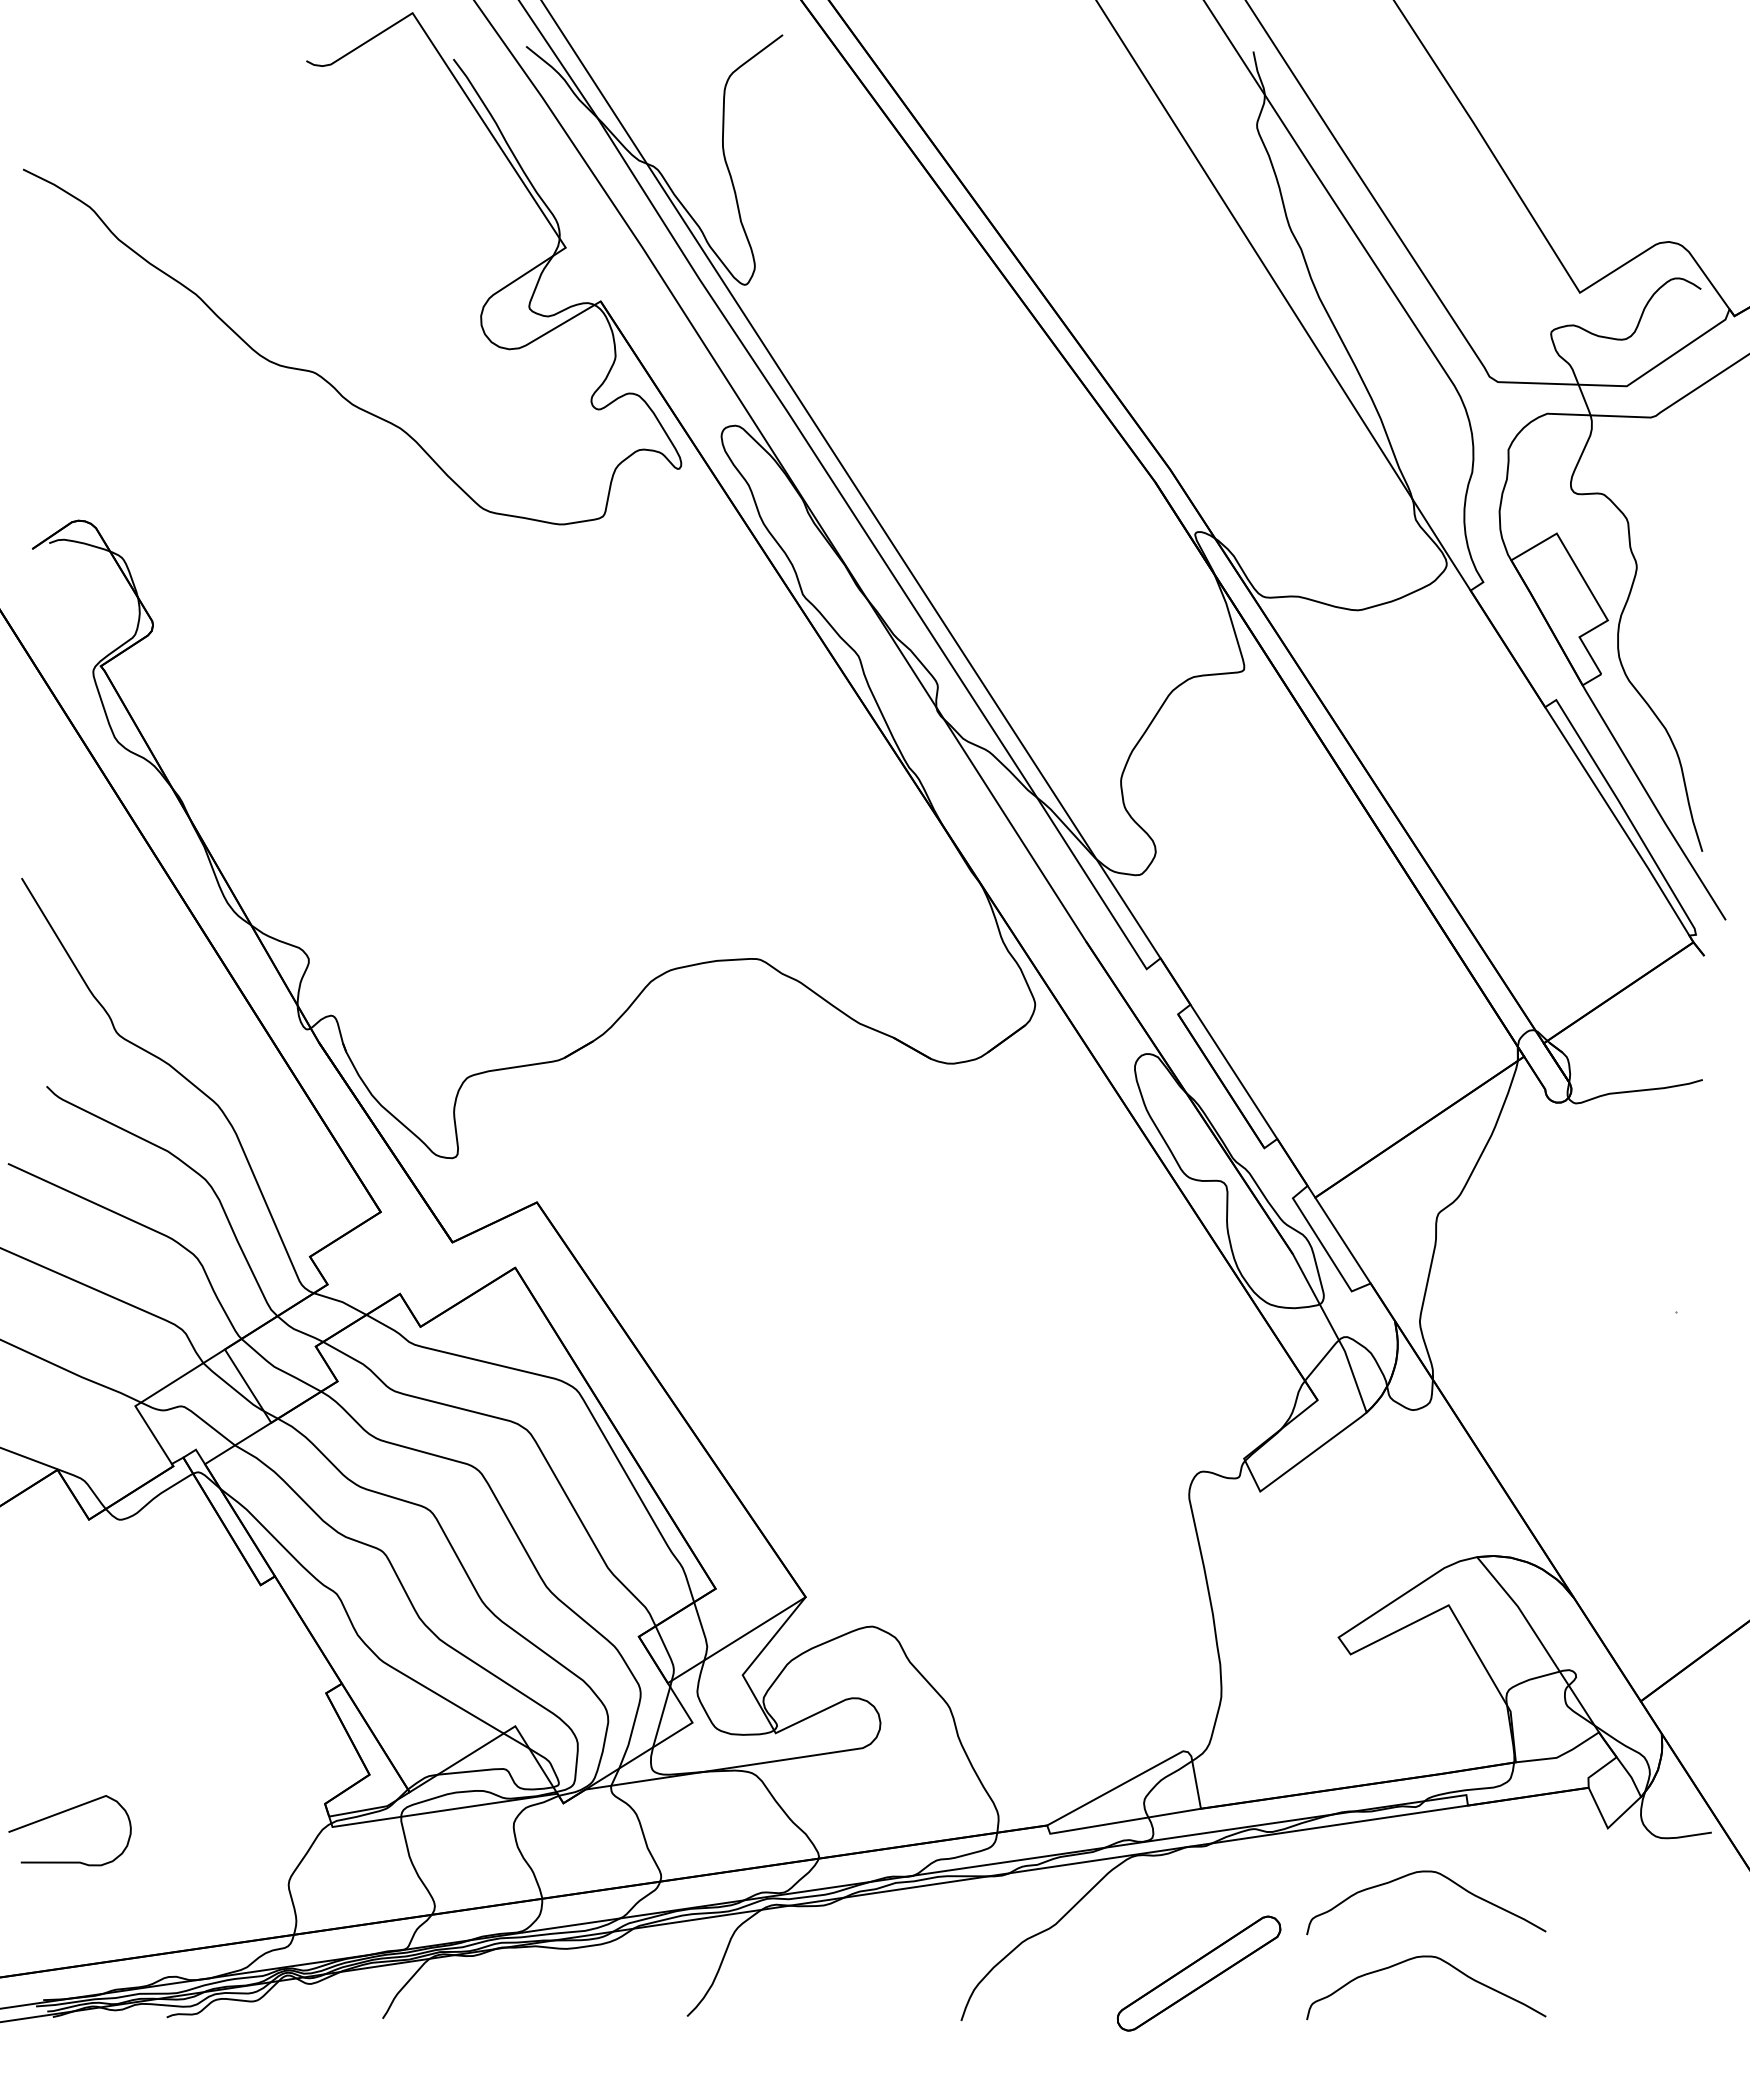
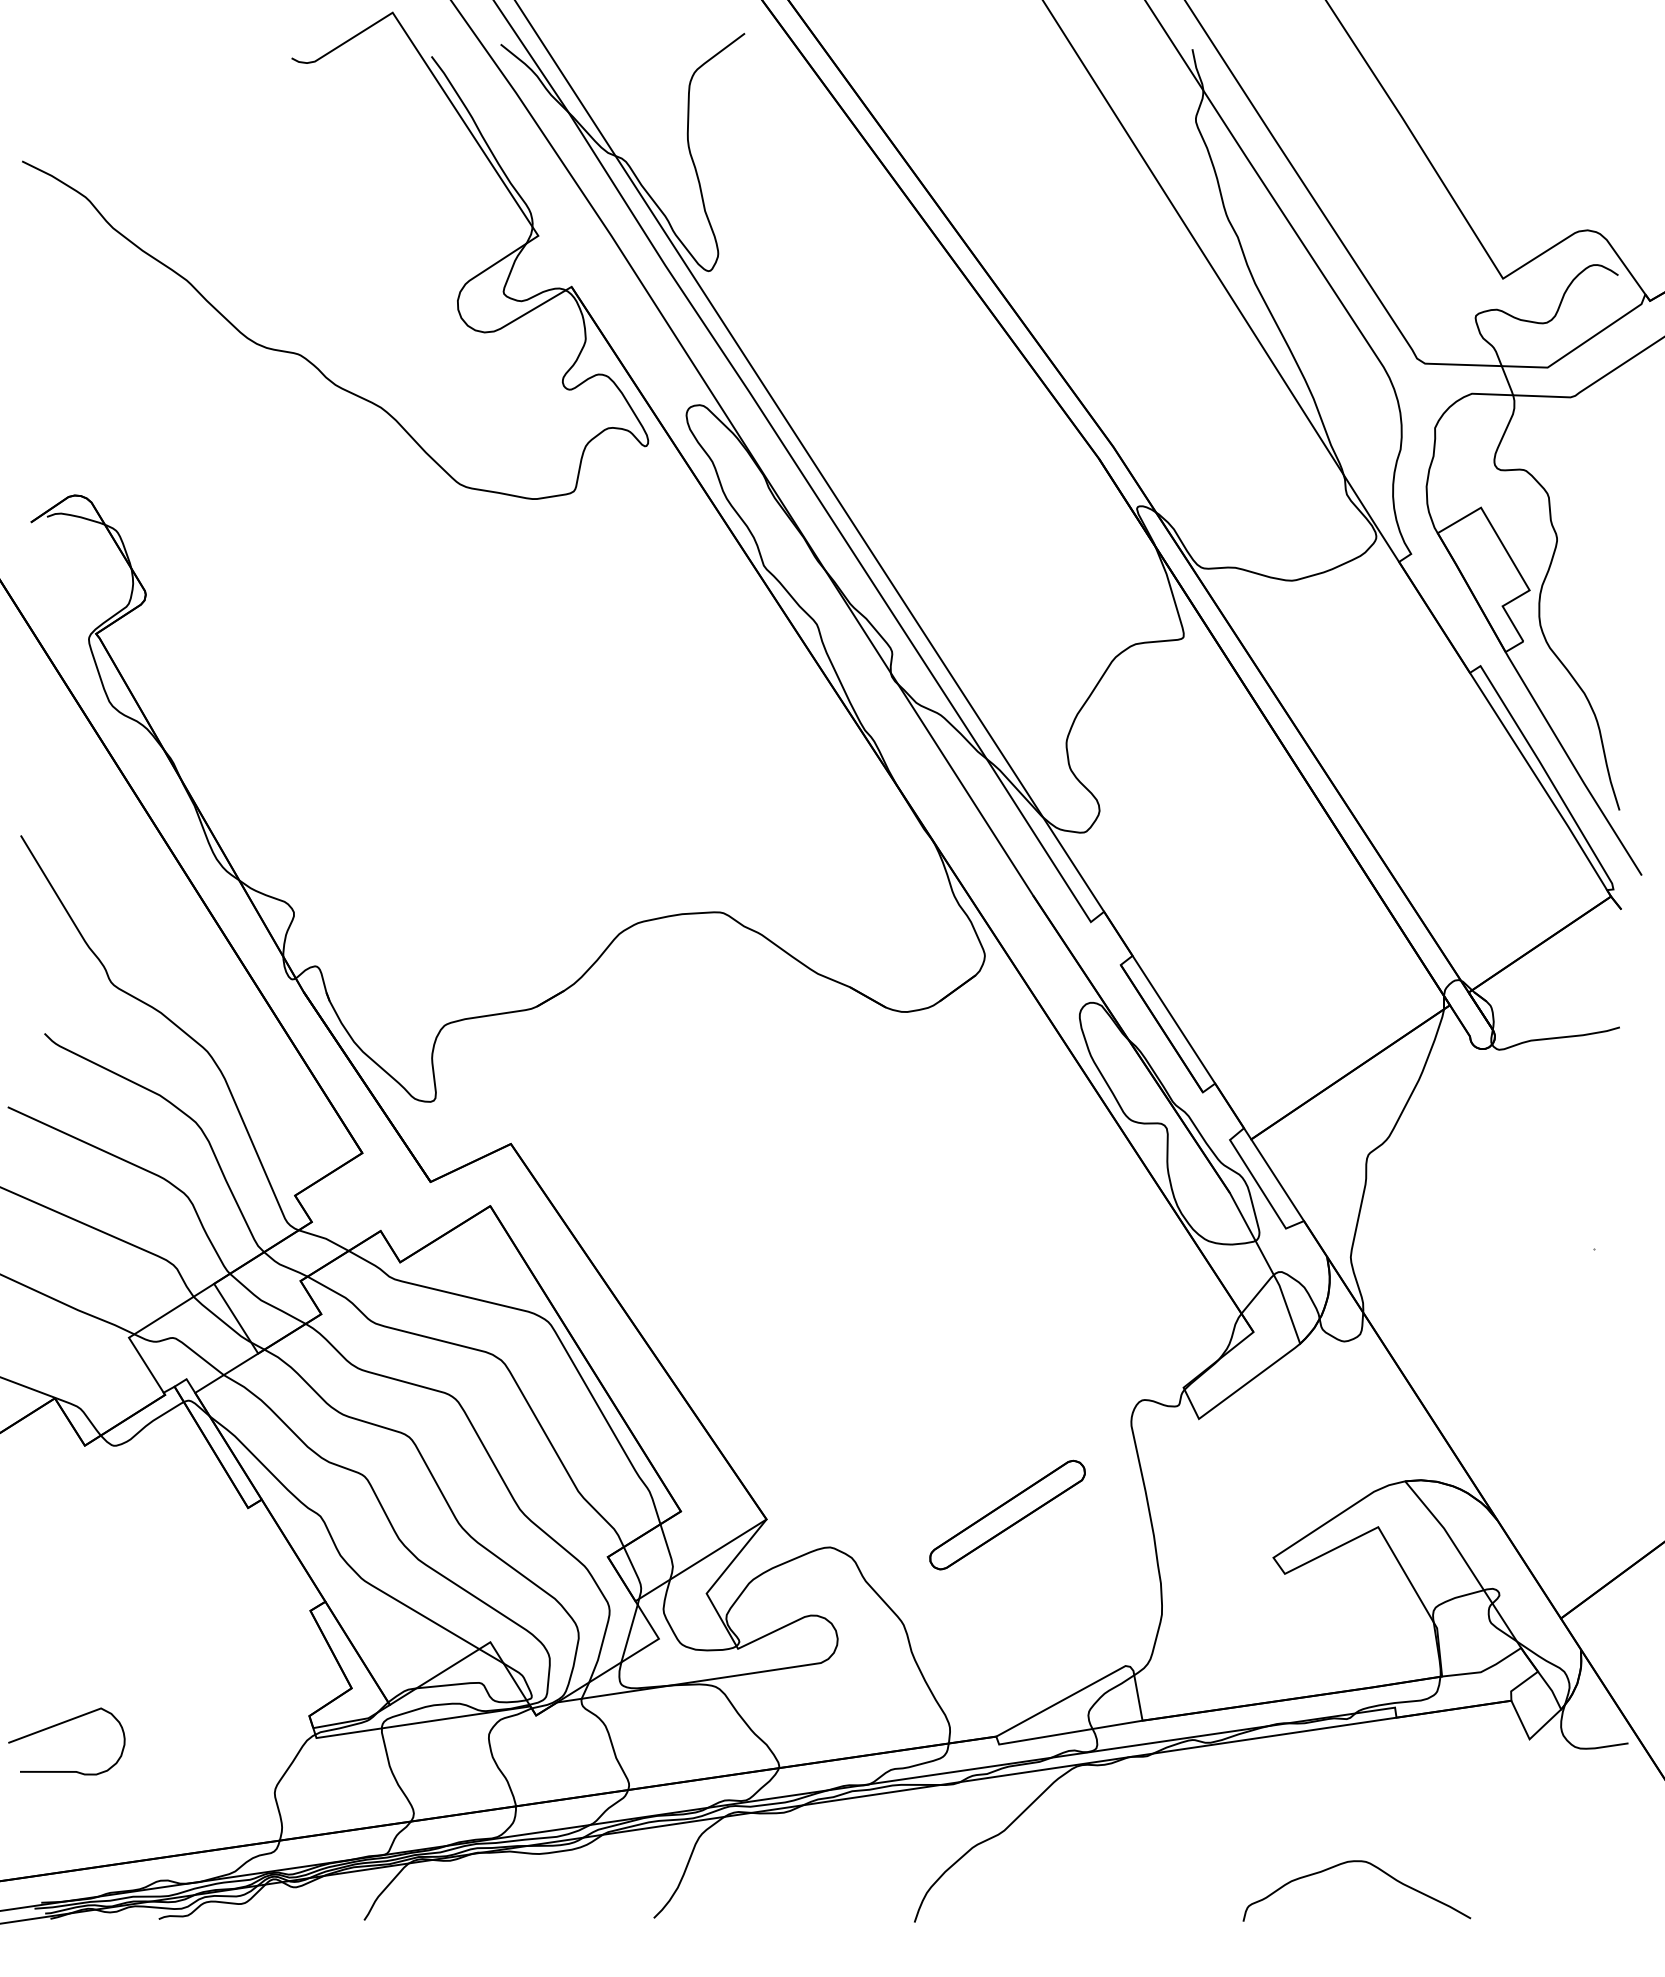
curve: (1426, 1872) -> (1357, 1781), removed
part: (1199, 1973) -> (1007, 1514), moved

